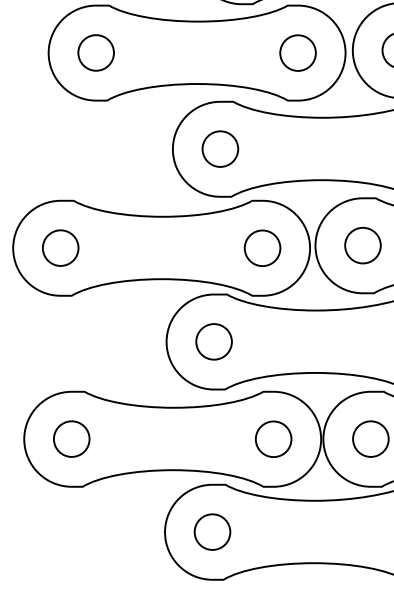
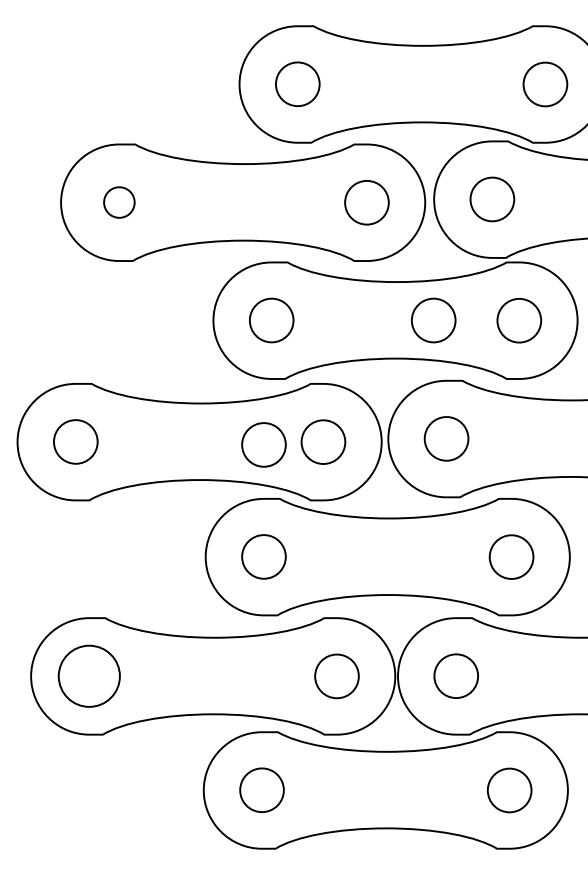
part: (96, 52) -> (119, 202), size x0.7
part: (352, 149) -> (433, 320), added
part: (213, 250) -> (263, 444), added
part: (71, 438) -> (89, 675), size x1.4

